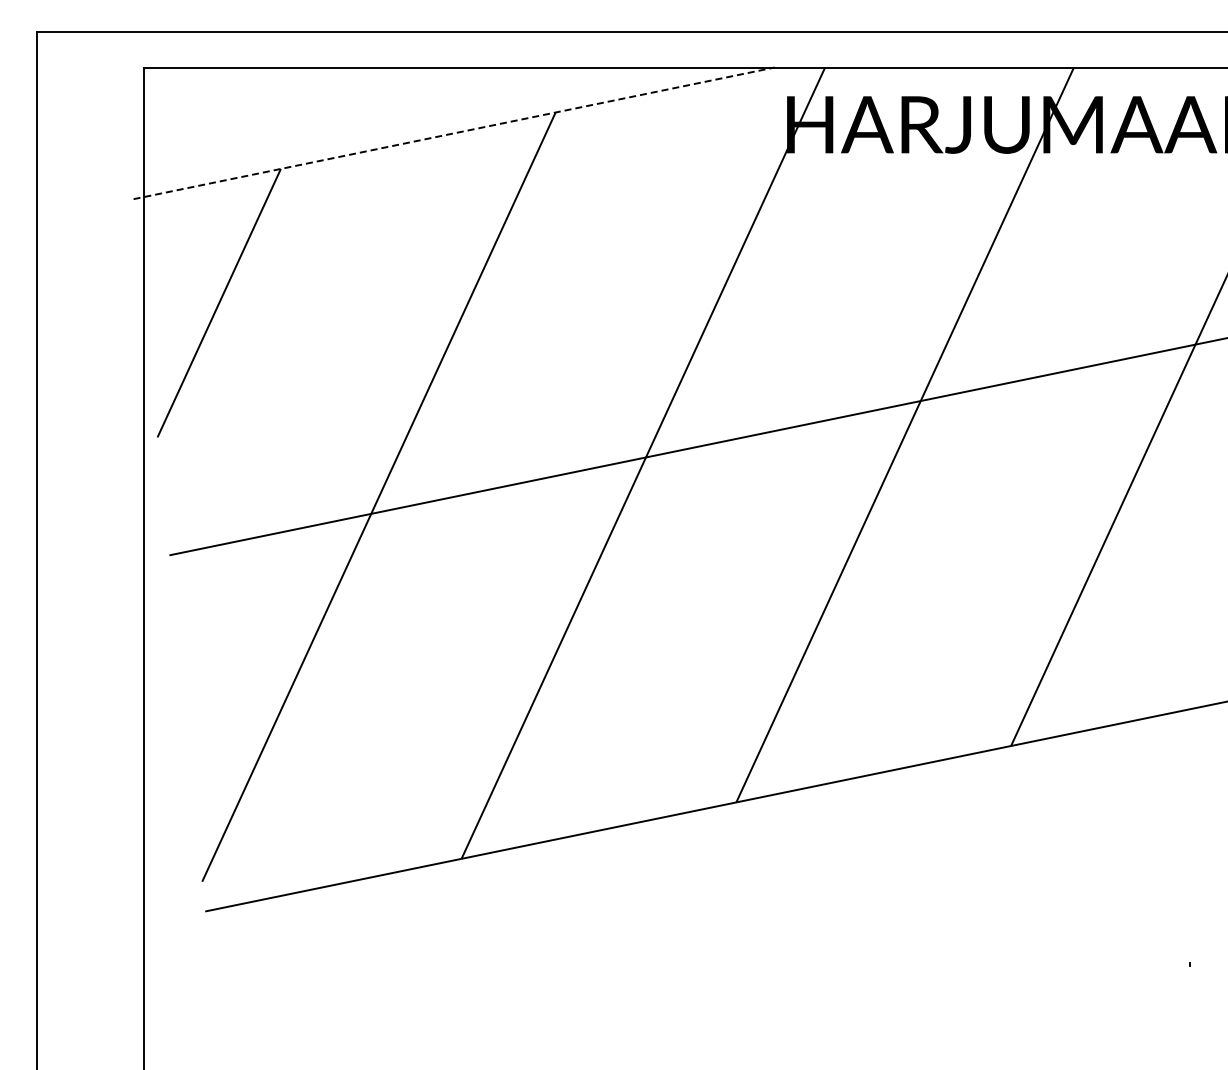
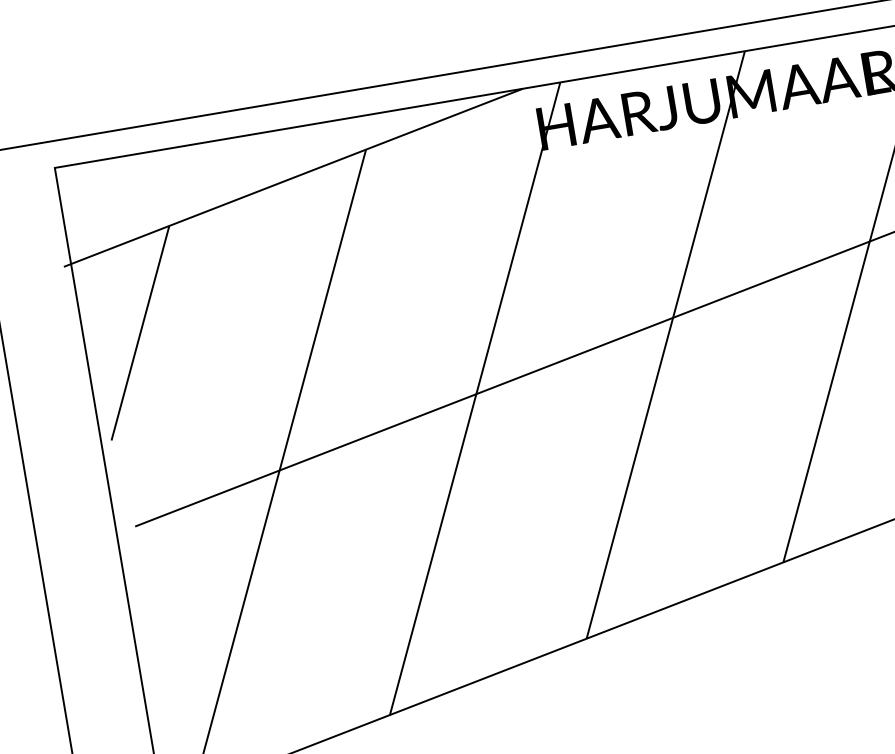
line: (454, 133) -> (293, 177), dashed -> solid

